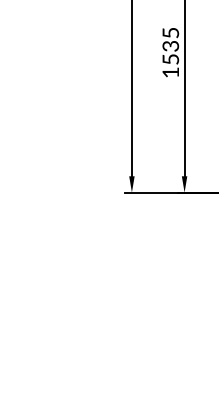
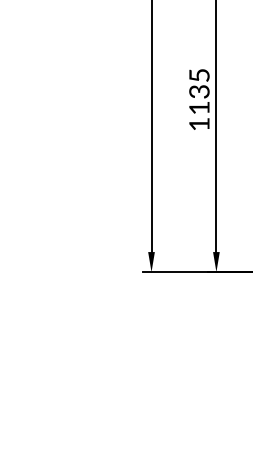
text: (170, 59) -> (199, 108), 1535 -> 1135

